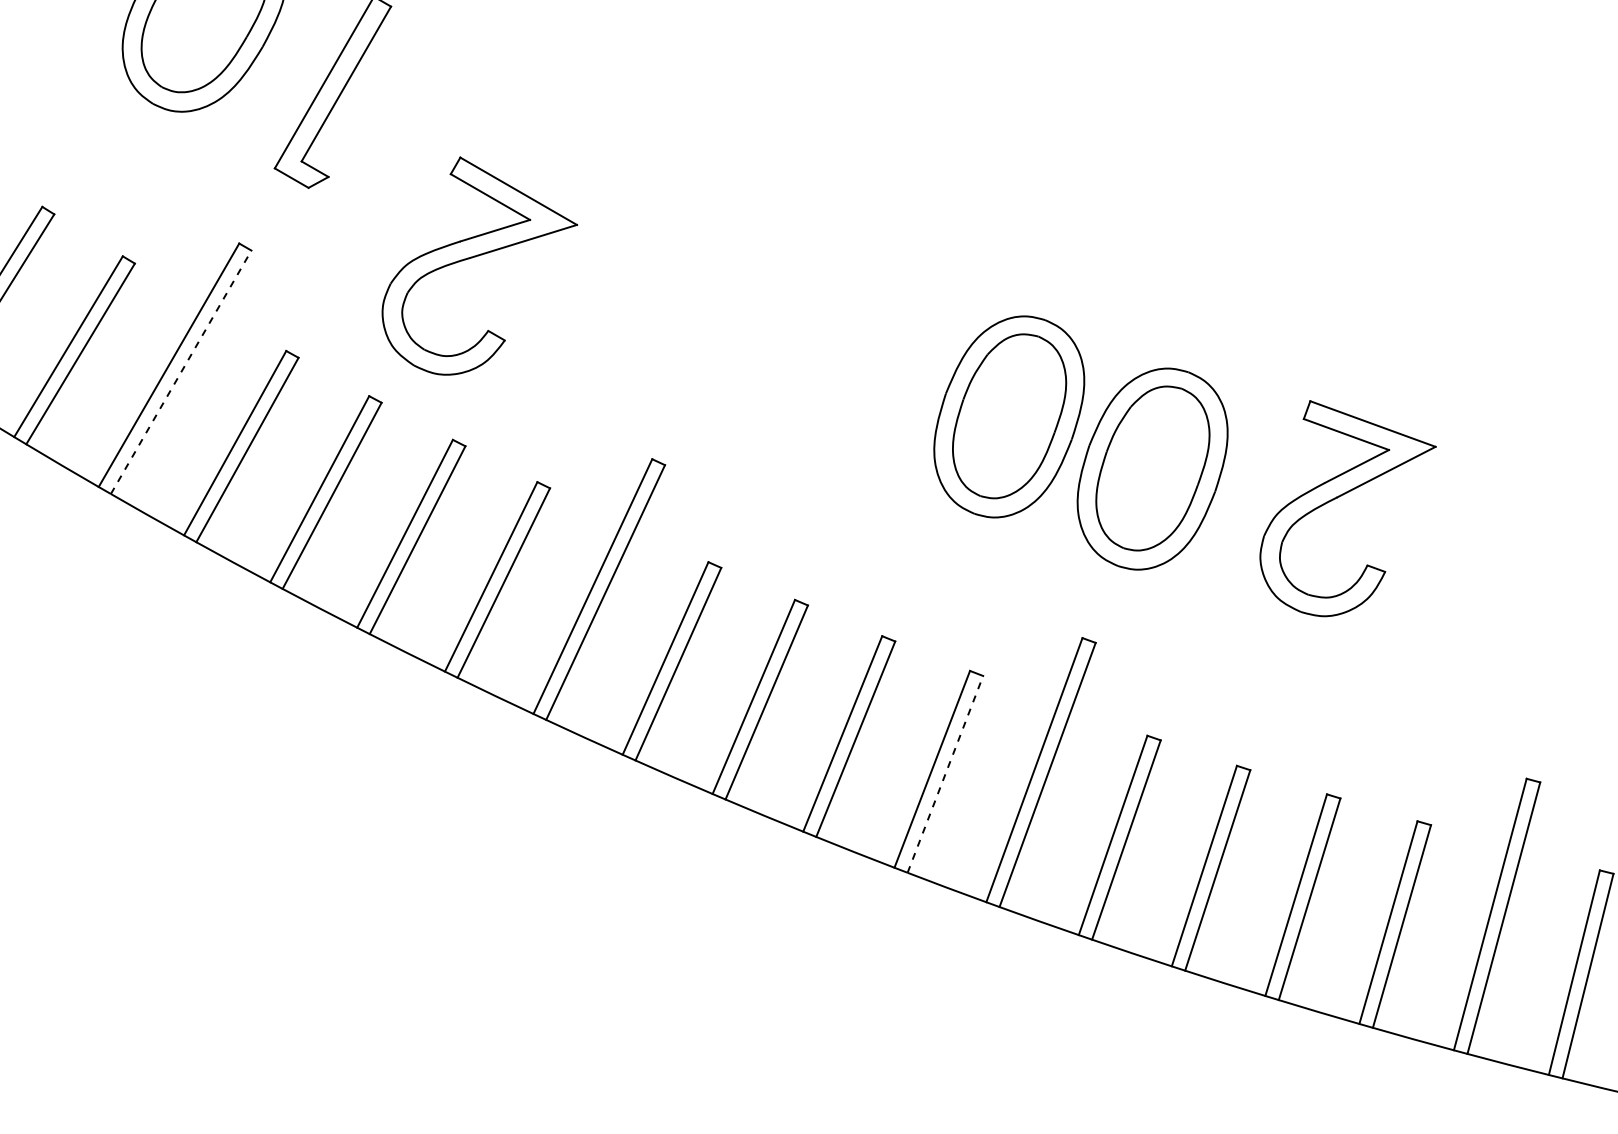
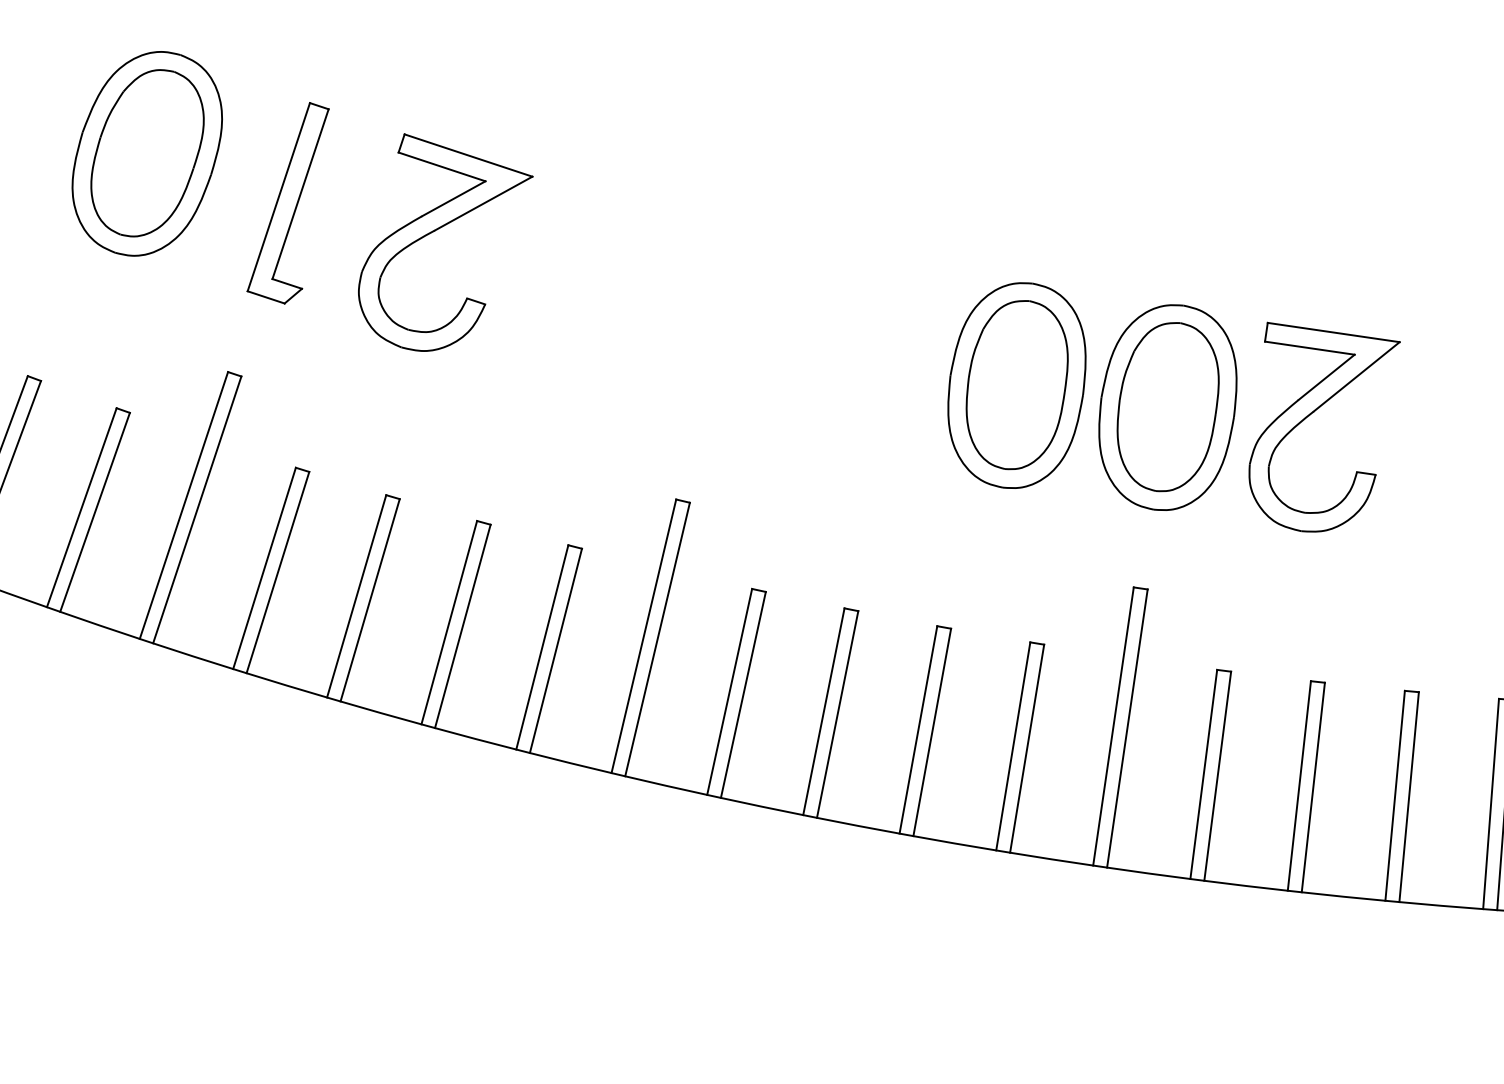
part: (475, 257) -> (439, 229), moved
line: (181, 372) -> (197, 510), dashed -> solid
part: (1341, 496) -> (1317, 409), moved
line: (945, 773) -> (1027, 747), dashed -> solid

